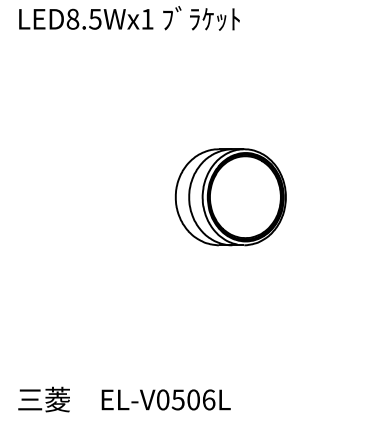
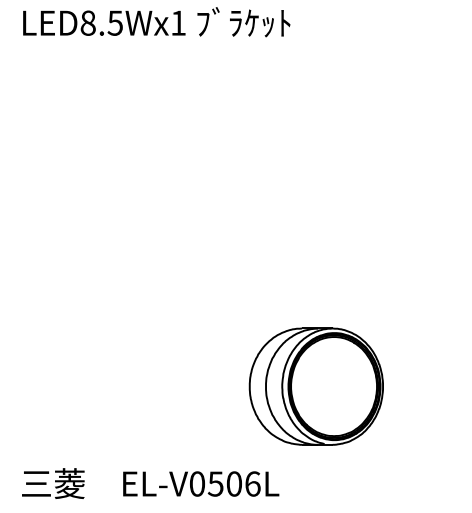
part: (230, 197) -> (315, 386), moved

